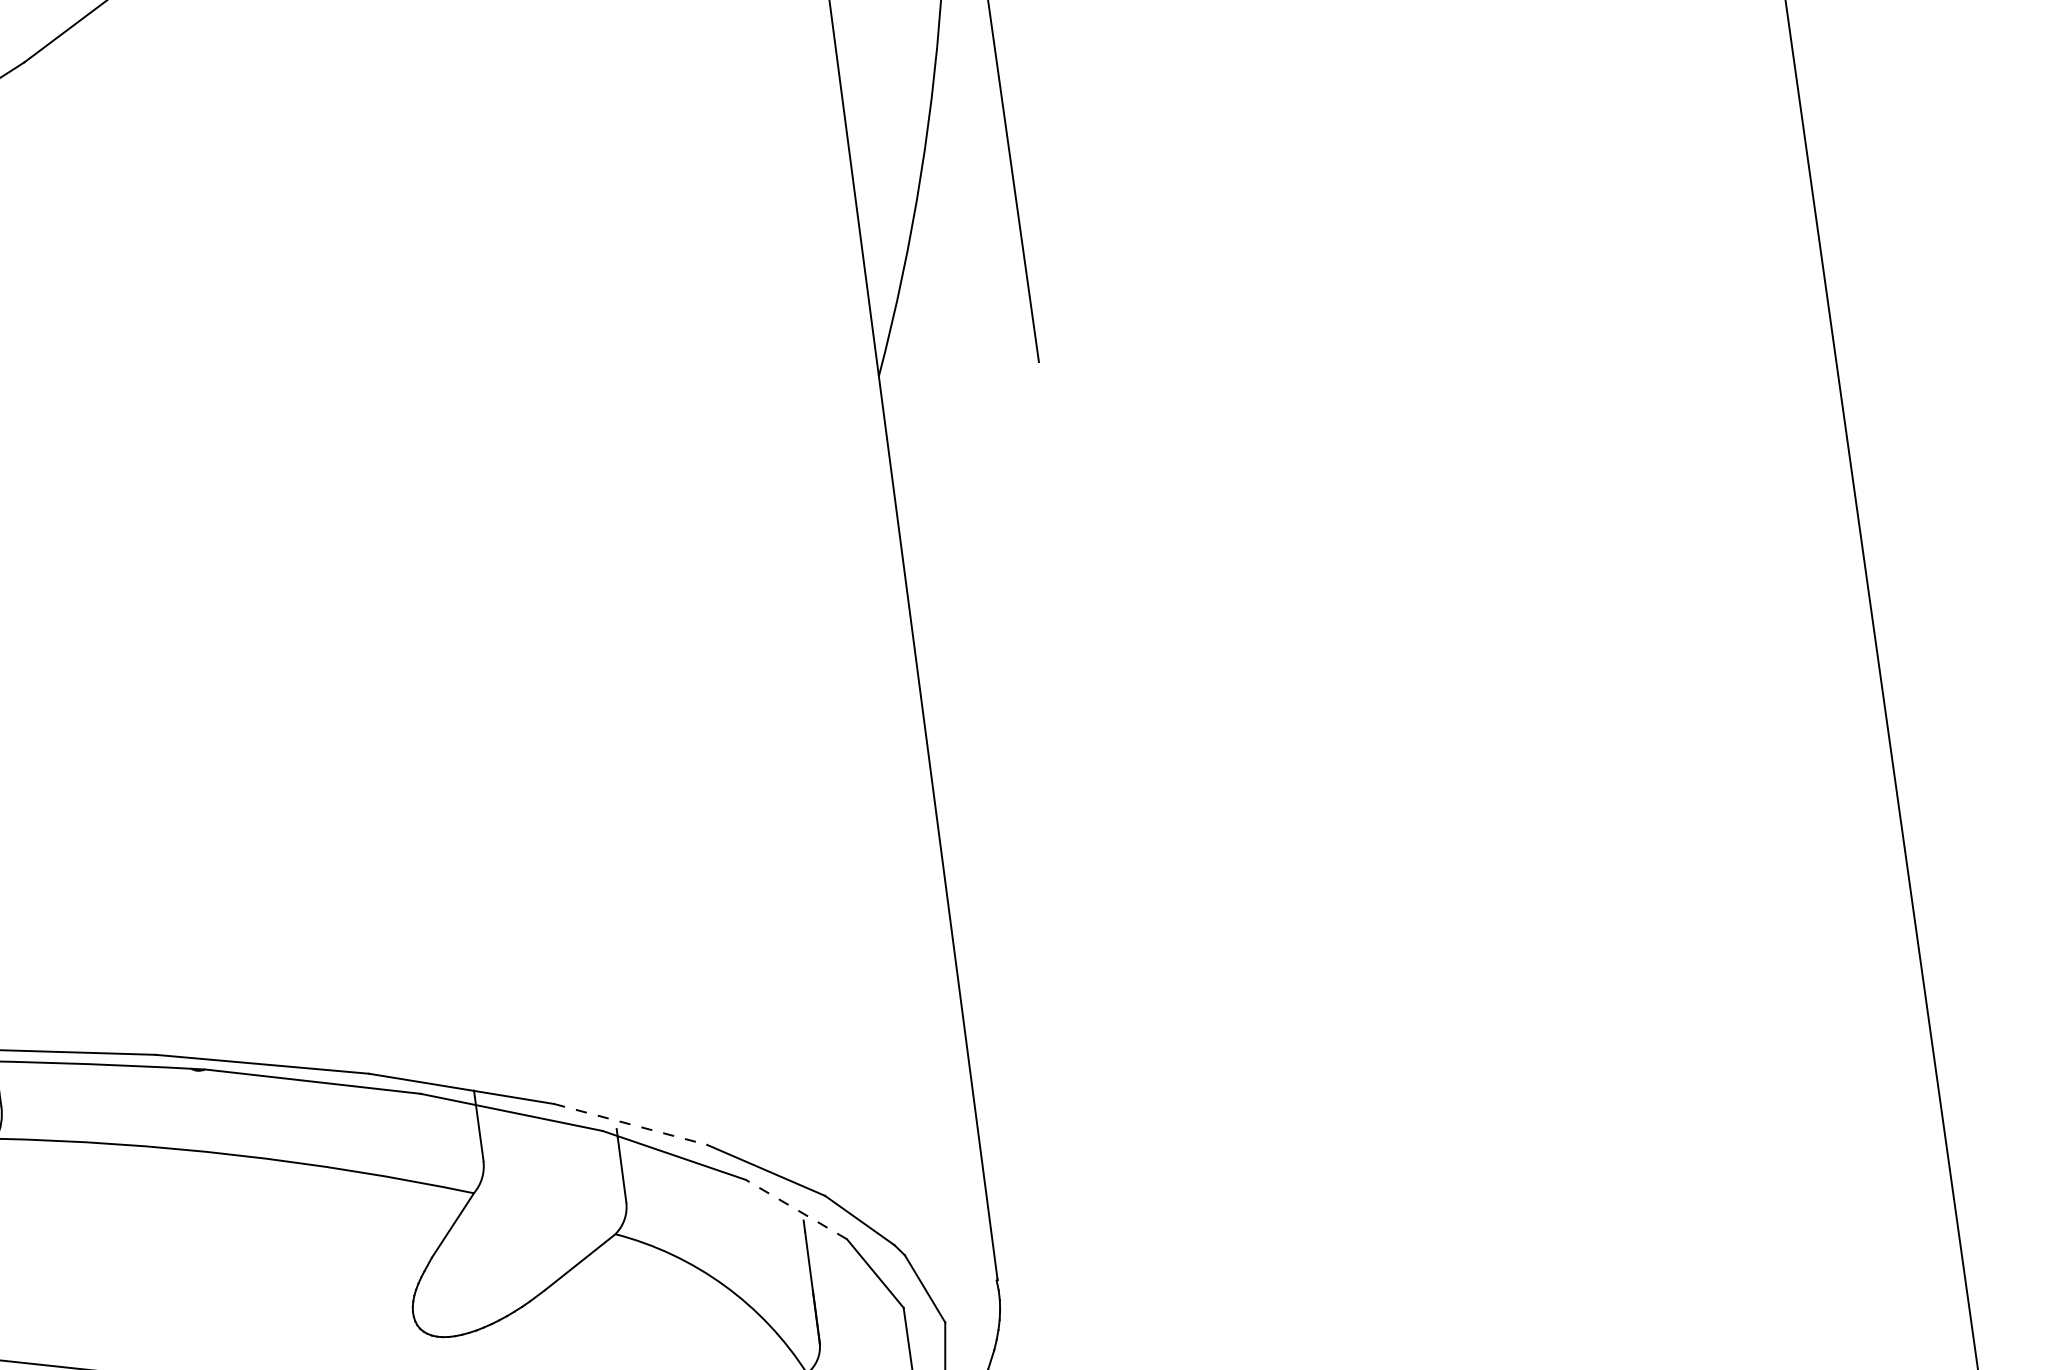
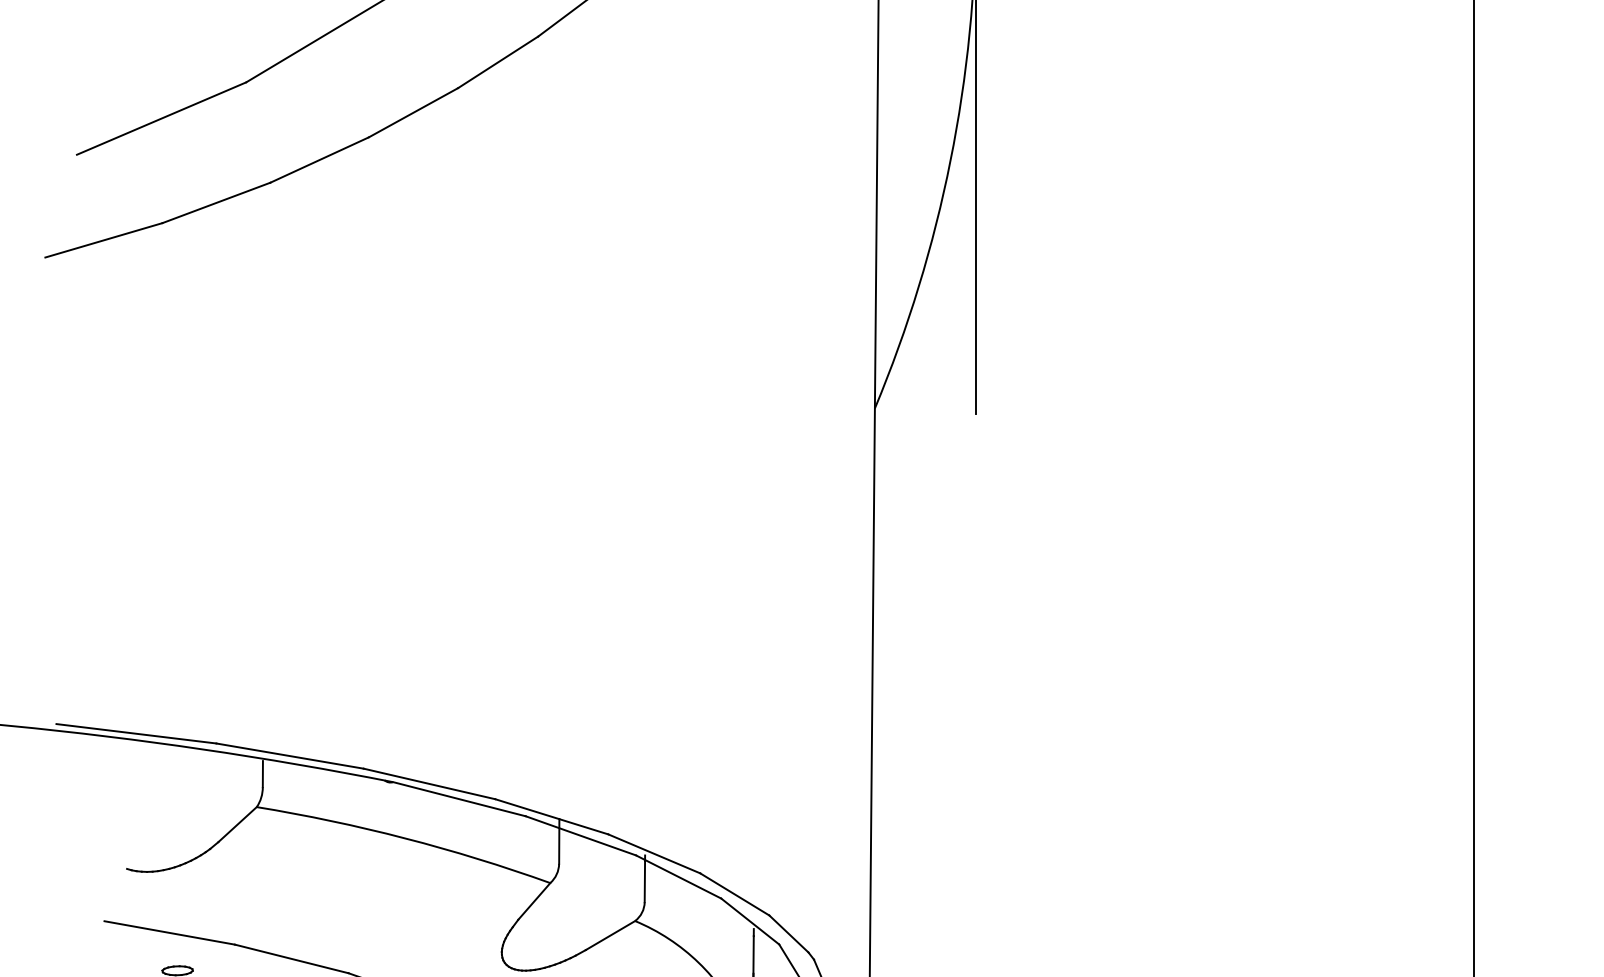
line: (630, 1123) -> (654, 853), dashed -> solid
line: (796, 1209) -> (750, 921), dashed -> solid

